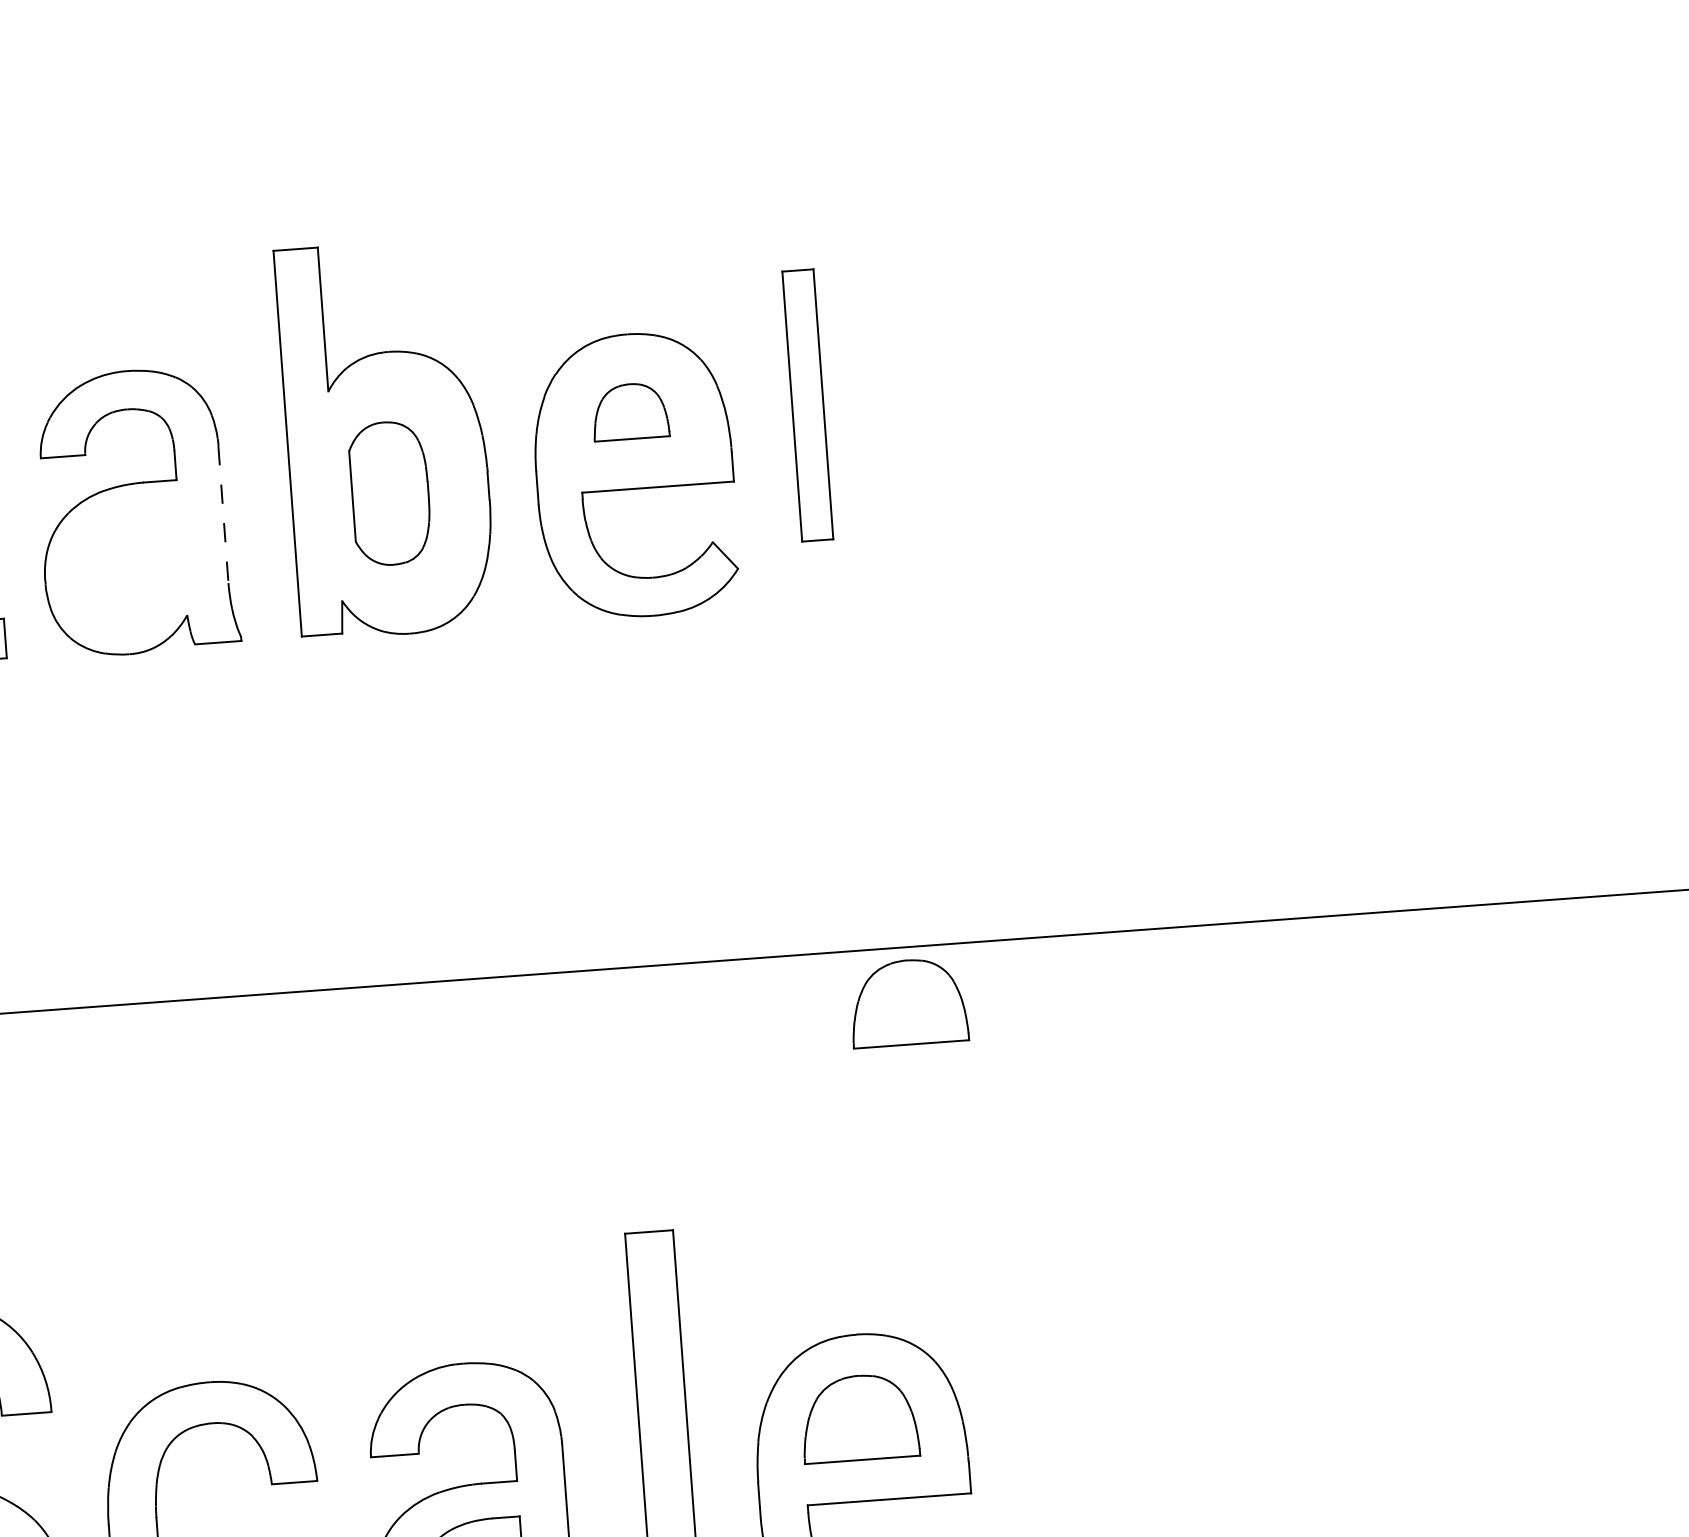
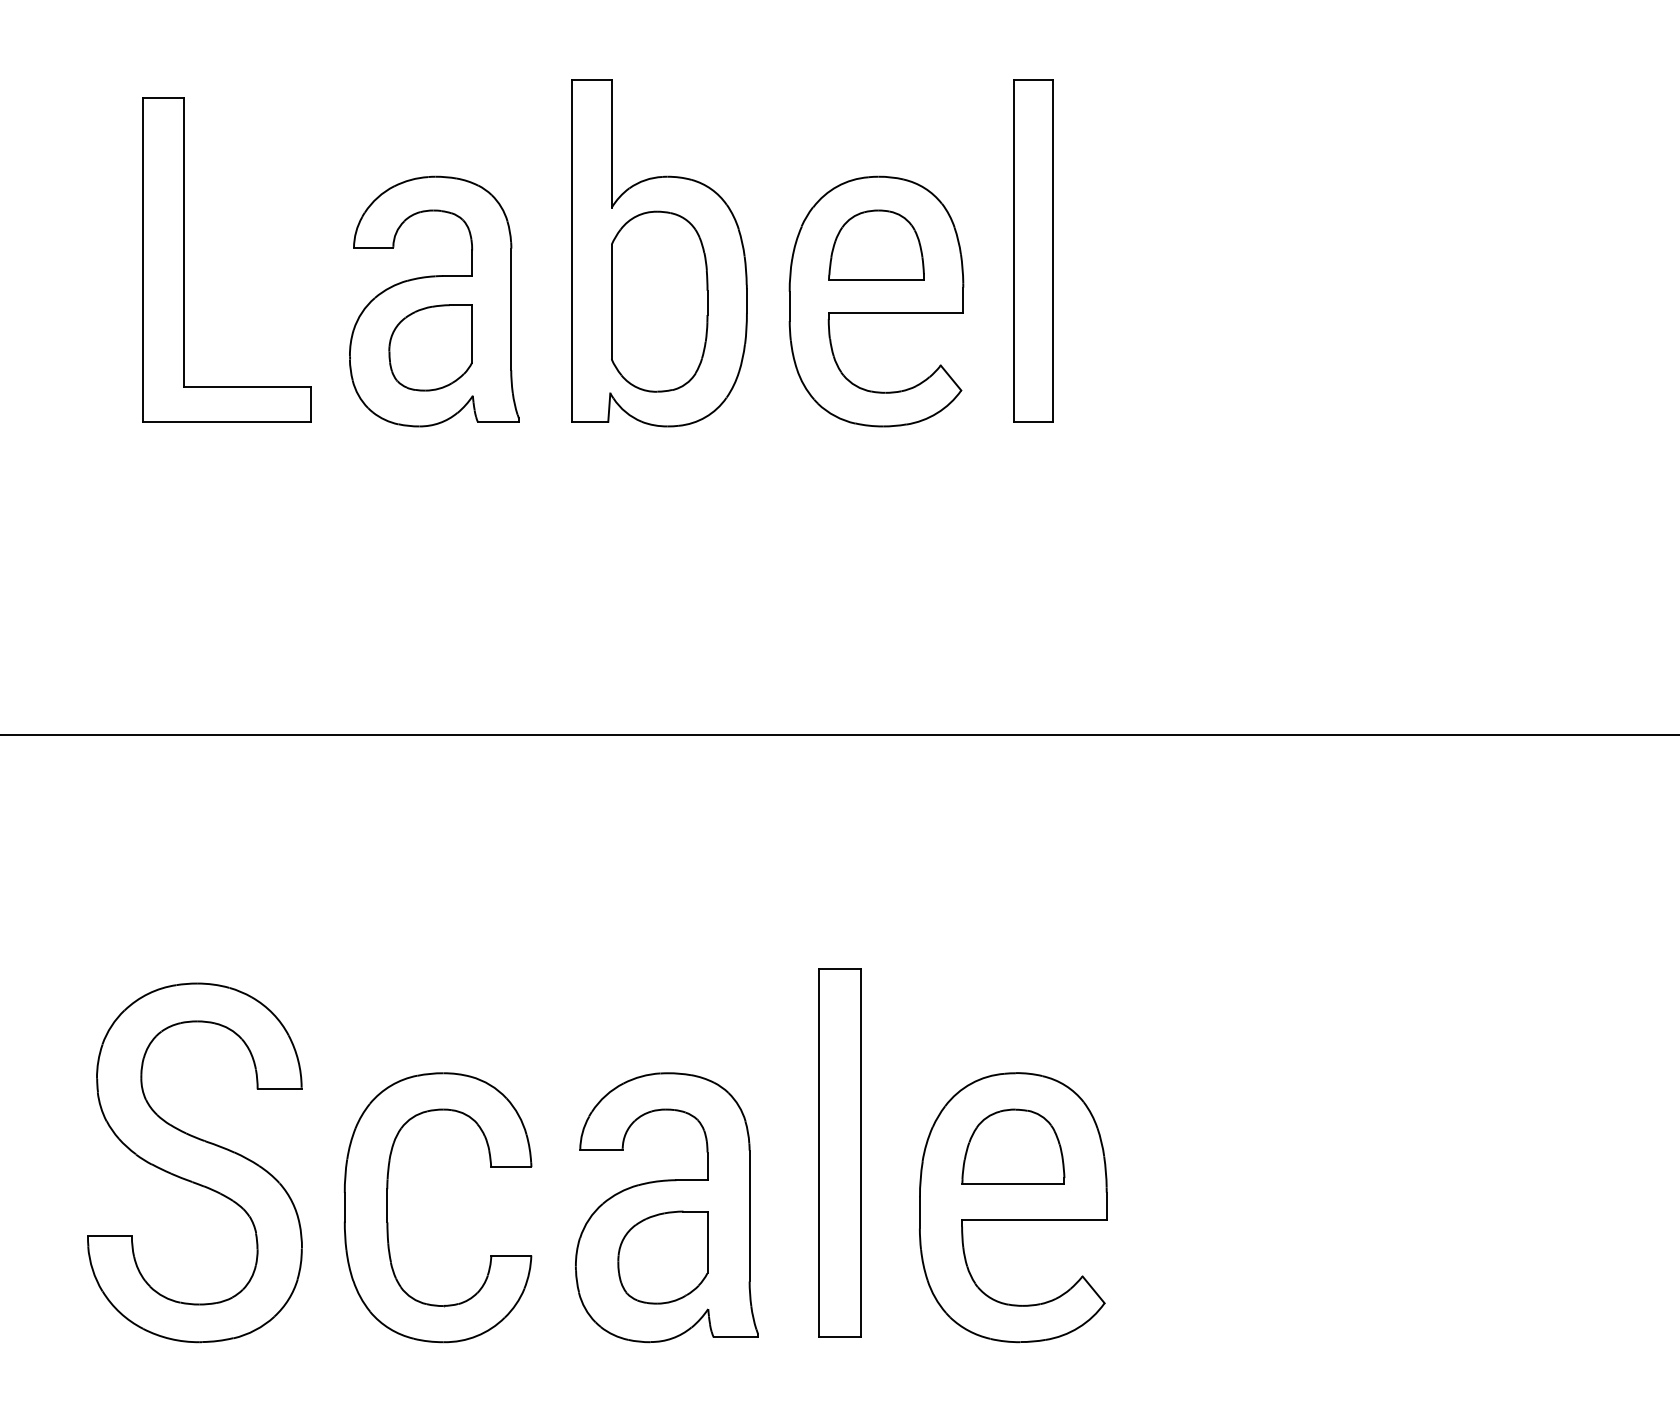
part: (807, 404) -> (1033, 250), size x1.43
part: (630, 411) -> (876, 244), size x1.43
part: (390, 493) -> (659, 301), size x1.43
line: (223, 514) -> (511, 309), dashed -> solid
part: (135, 564) -> (430, 347), added
part: (908, 1002) -> (1083, 783), removed

